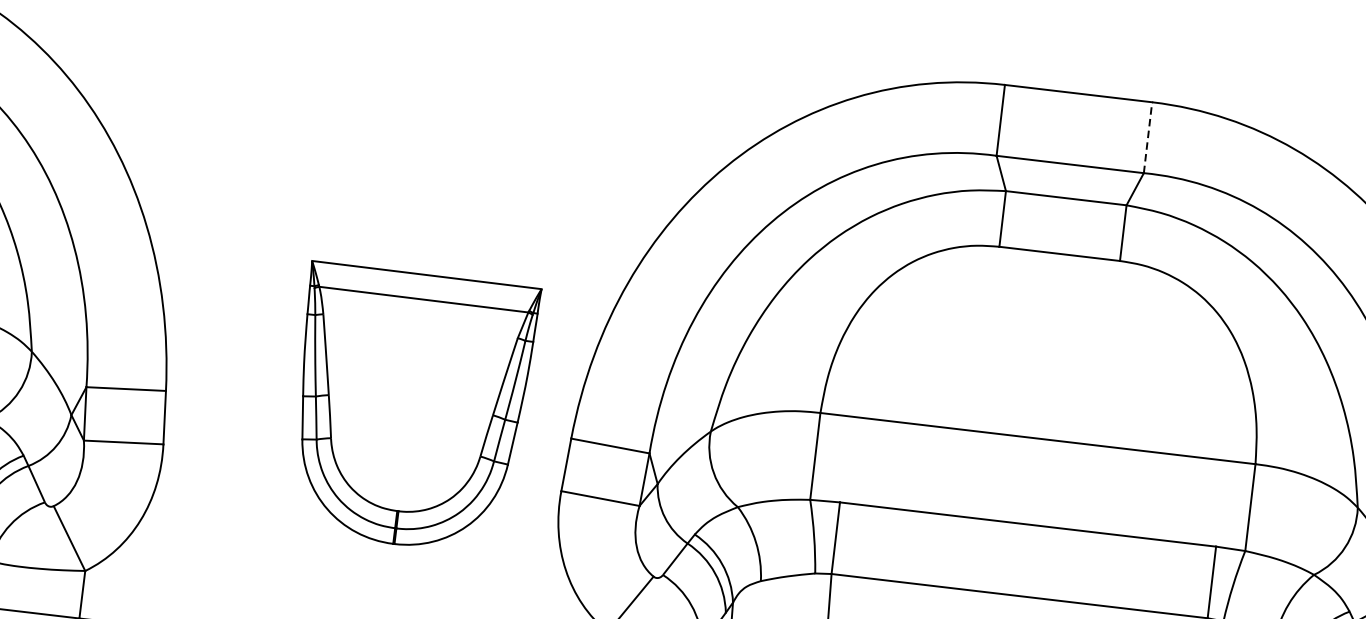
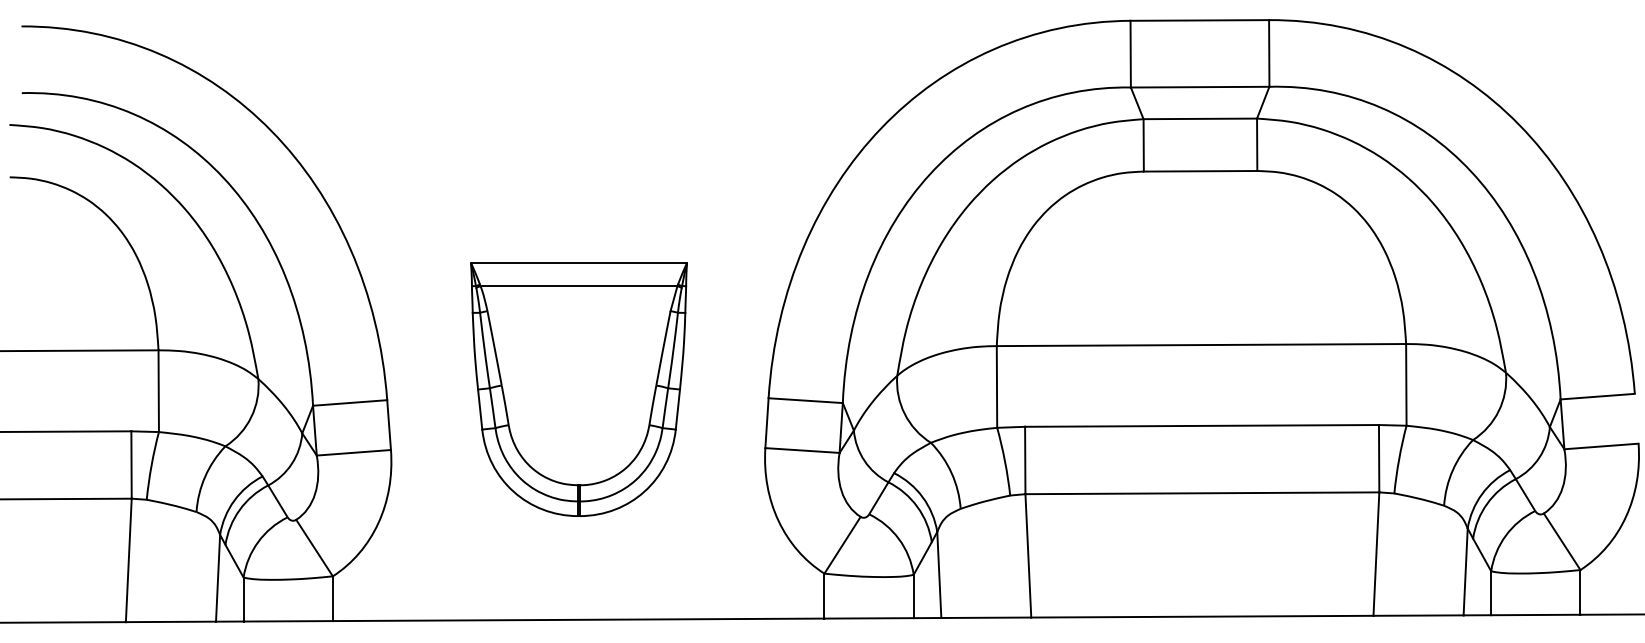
line: (1148, 136) -> (1269, 52), dashed -> solid
part: (409, 409) -> (578, 389), moved

